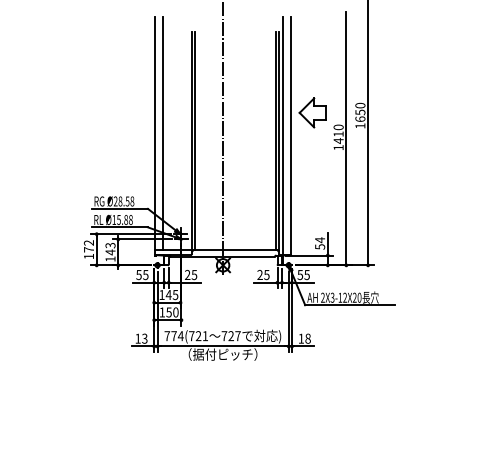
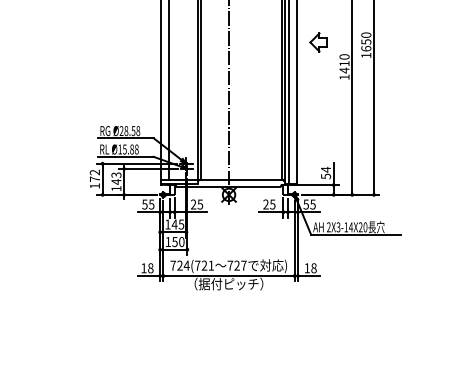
part: (312, 112) -> (318, 42), size x0.62
text: (345, 297) -> (351, 227), 2X3-12X20 -> 2X3-14X20
text: (173, 336) -> (179, 266), 774(721 -> 724(721
text: (144, 338) -> (150, 268), 13 -> 18

